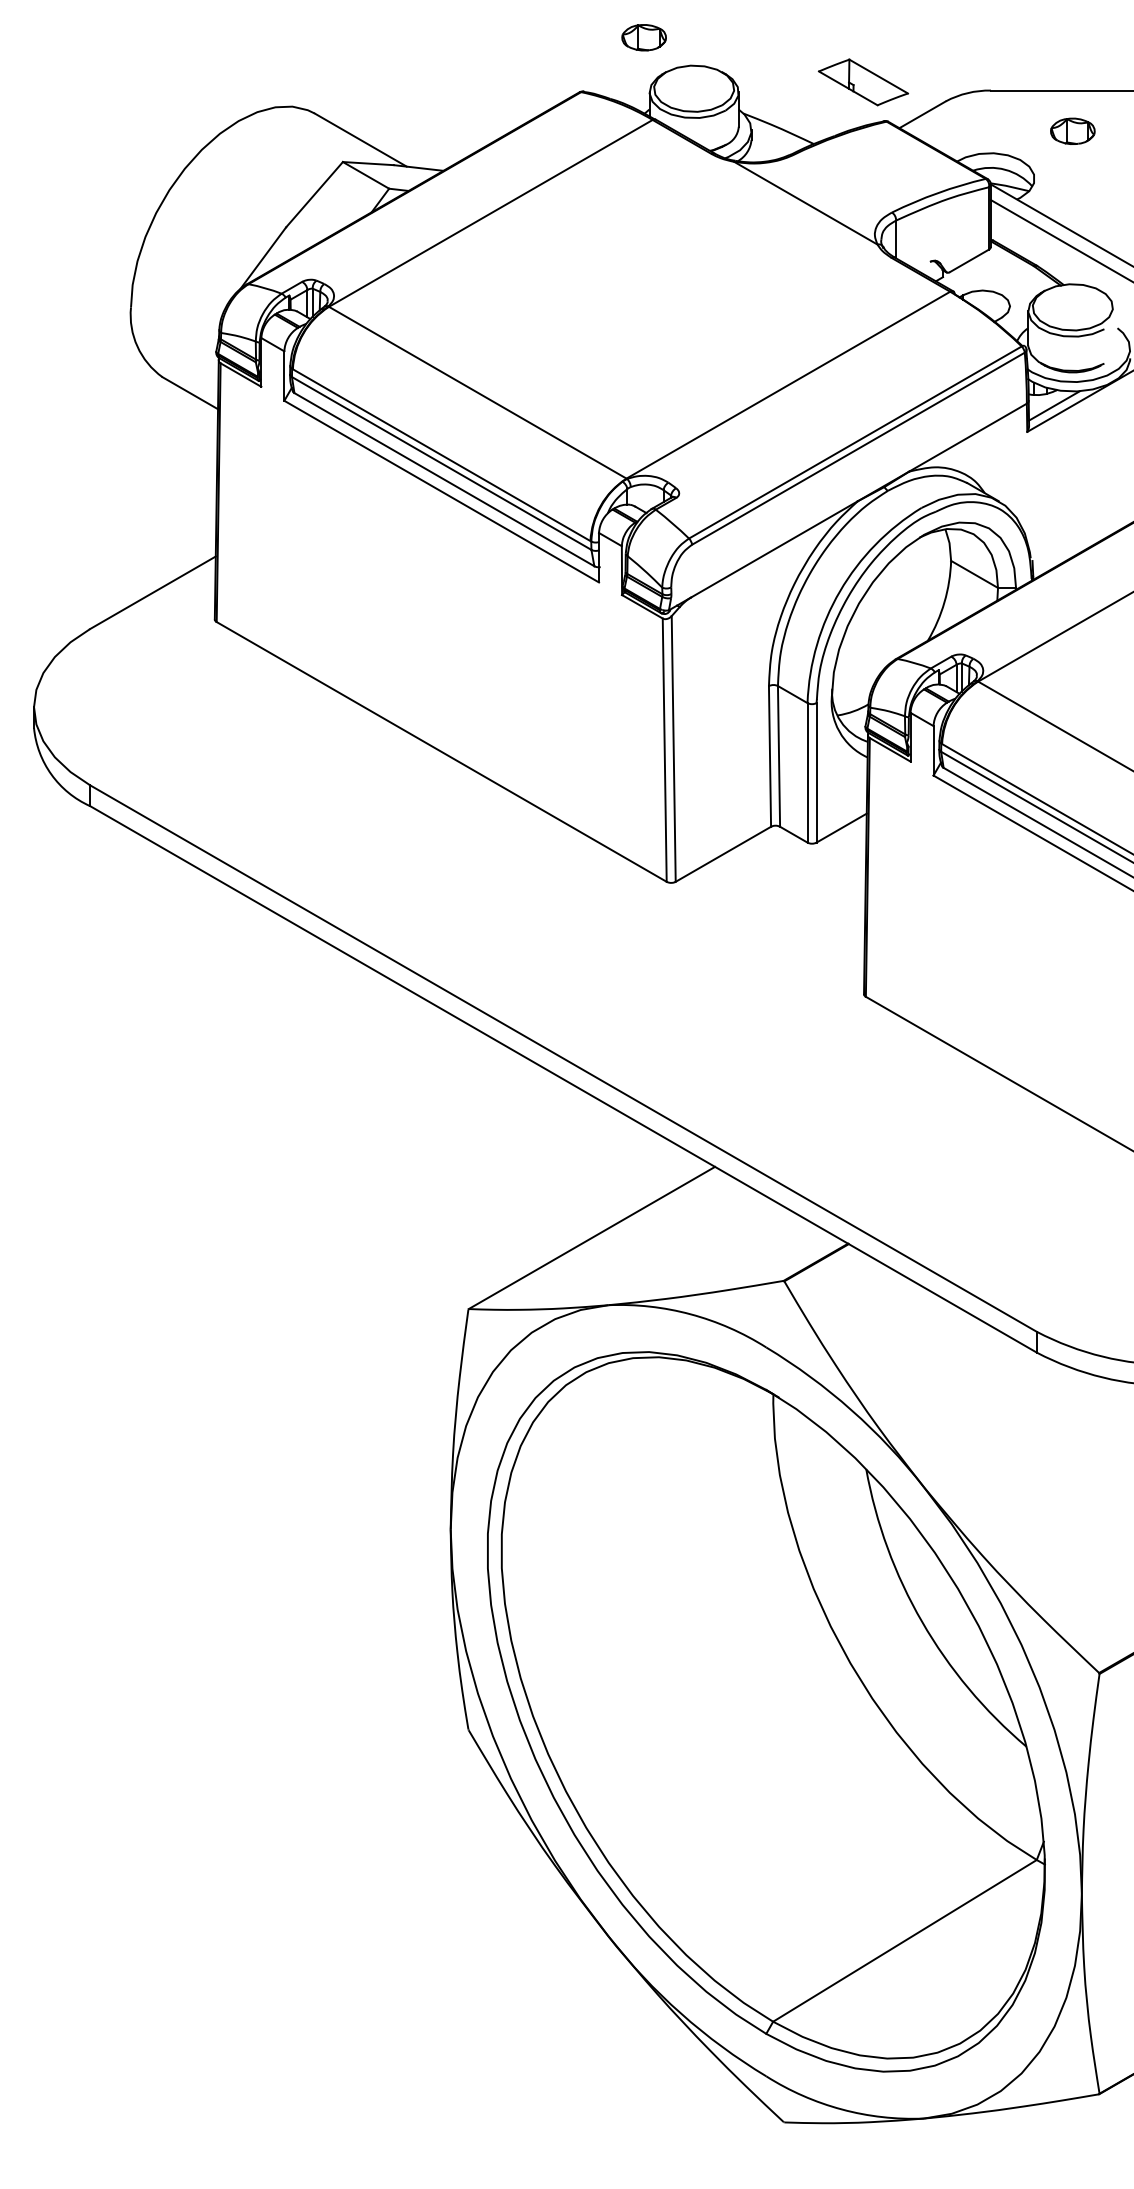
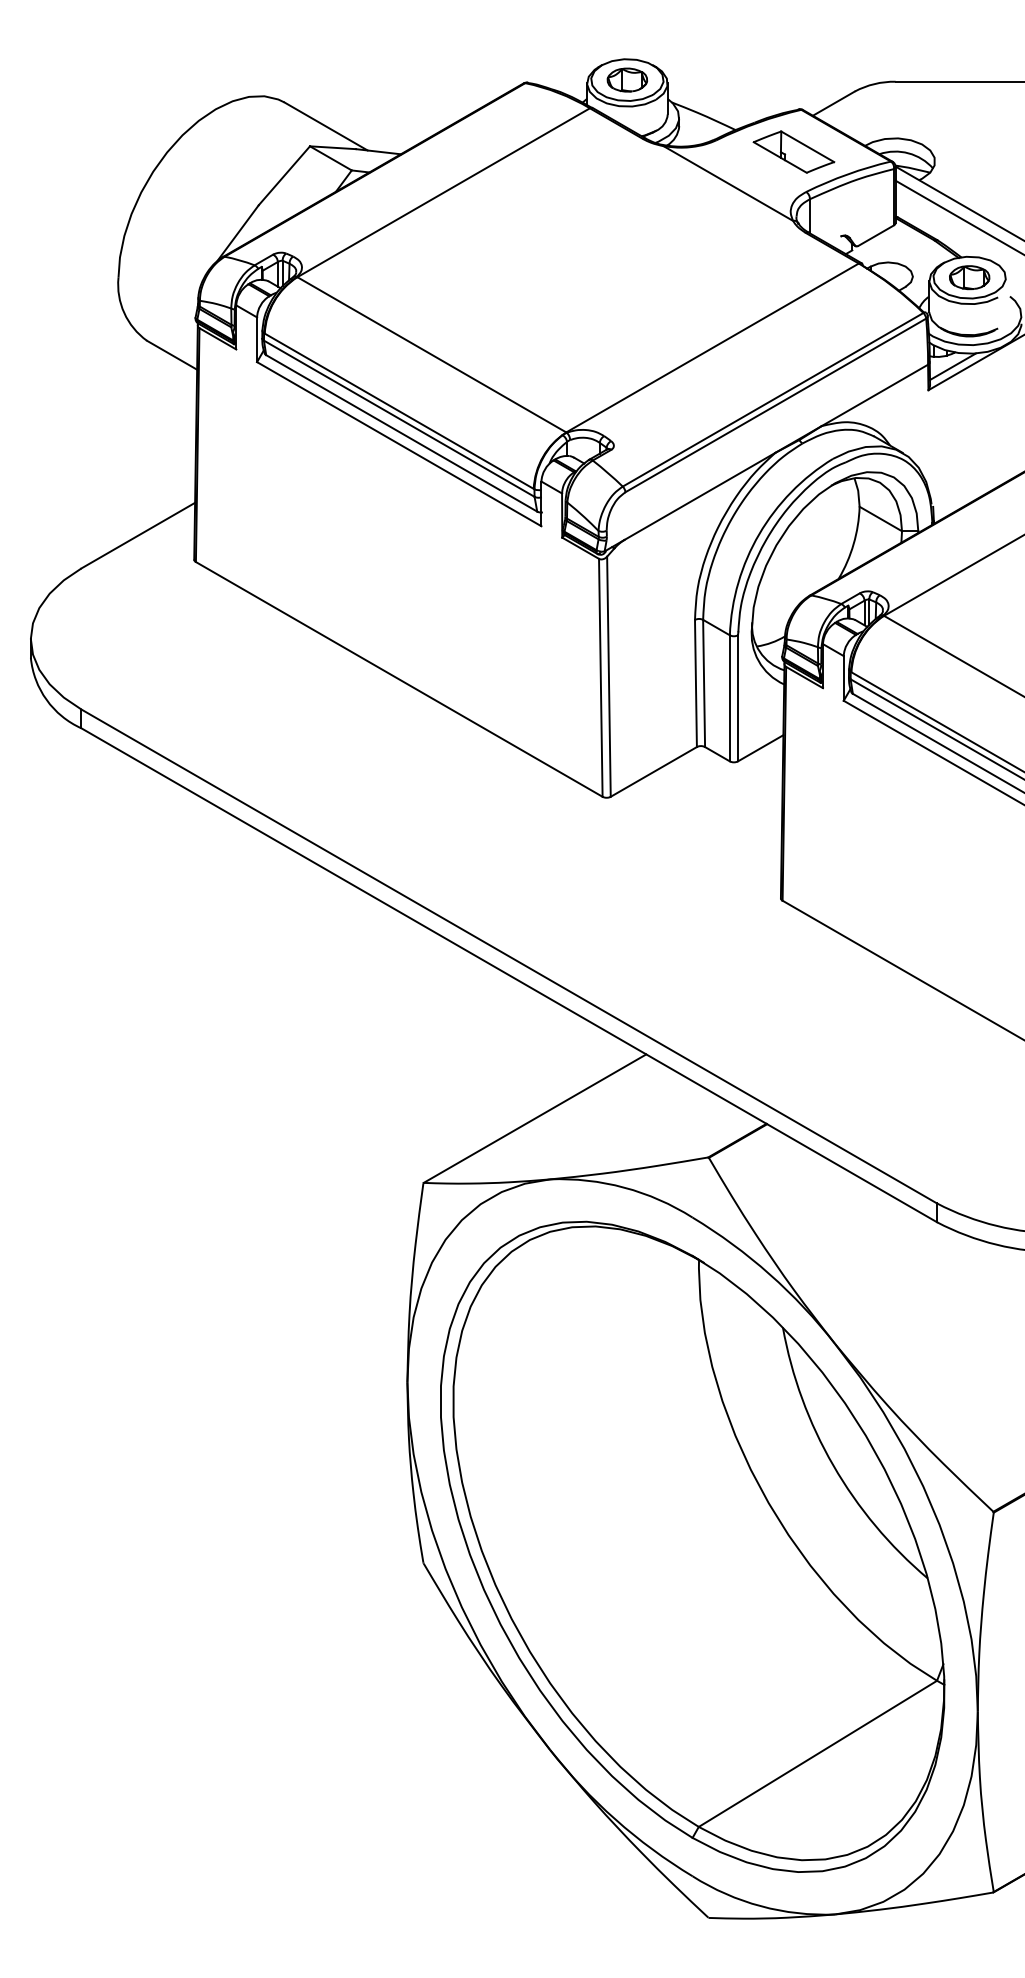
part: (643, 37) -> (626, 79), moved
part: (863, 82) -> (794, 152), moved
part: (1072, 130) -> (969, 276), moved

